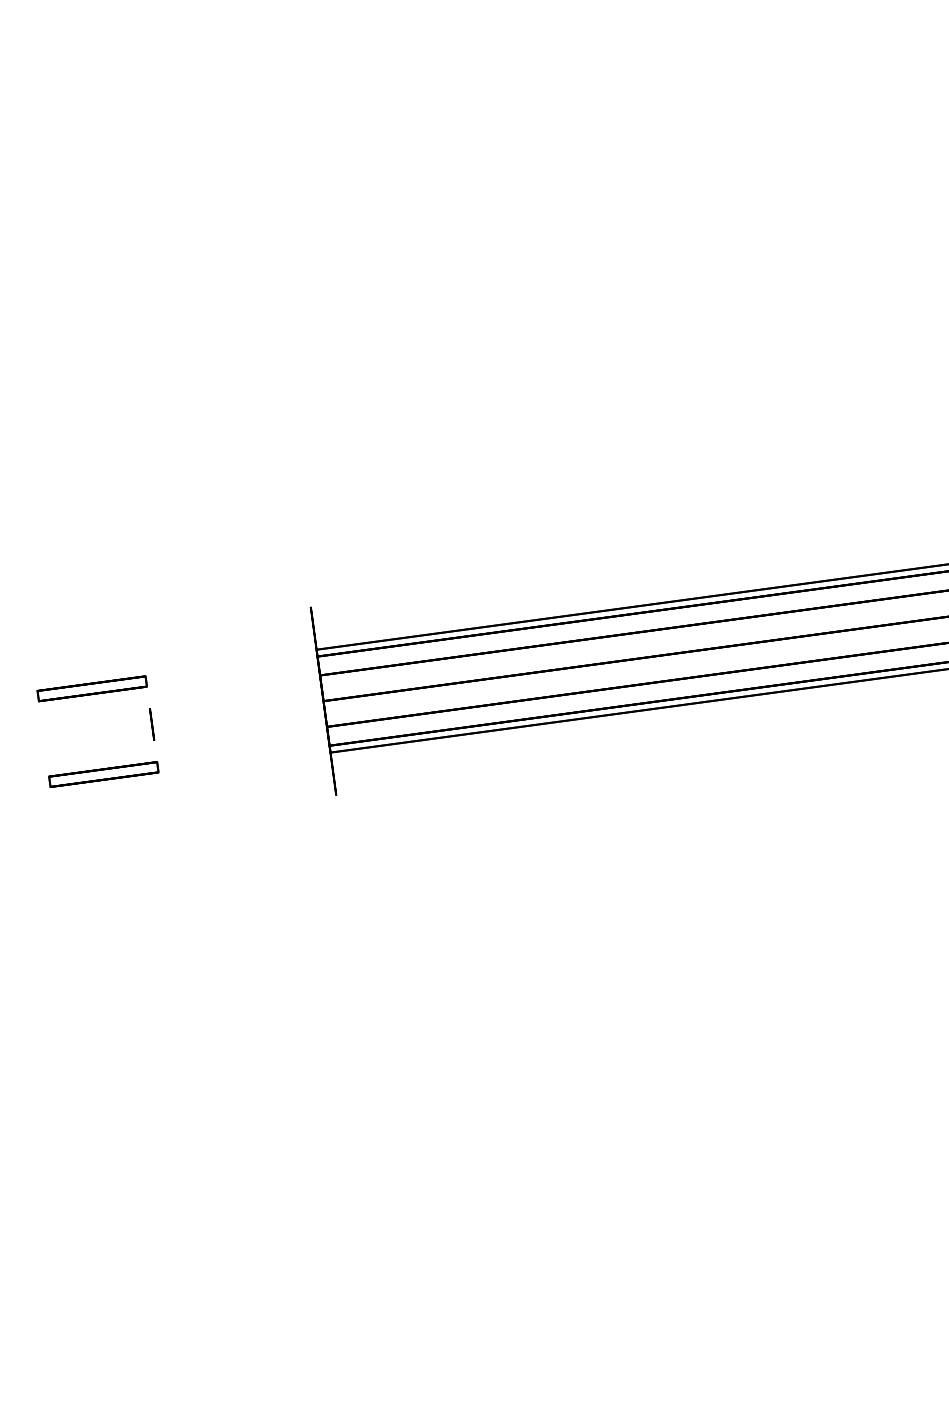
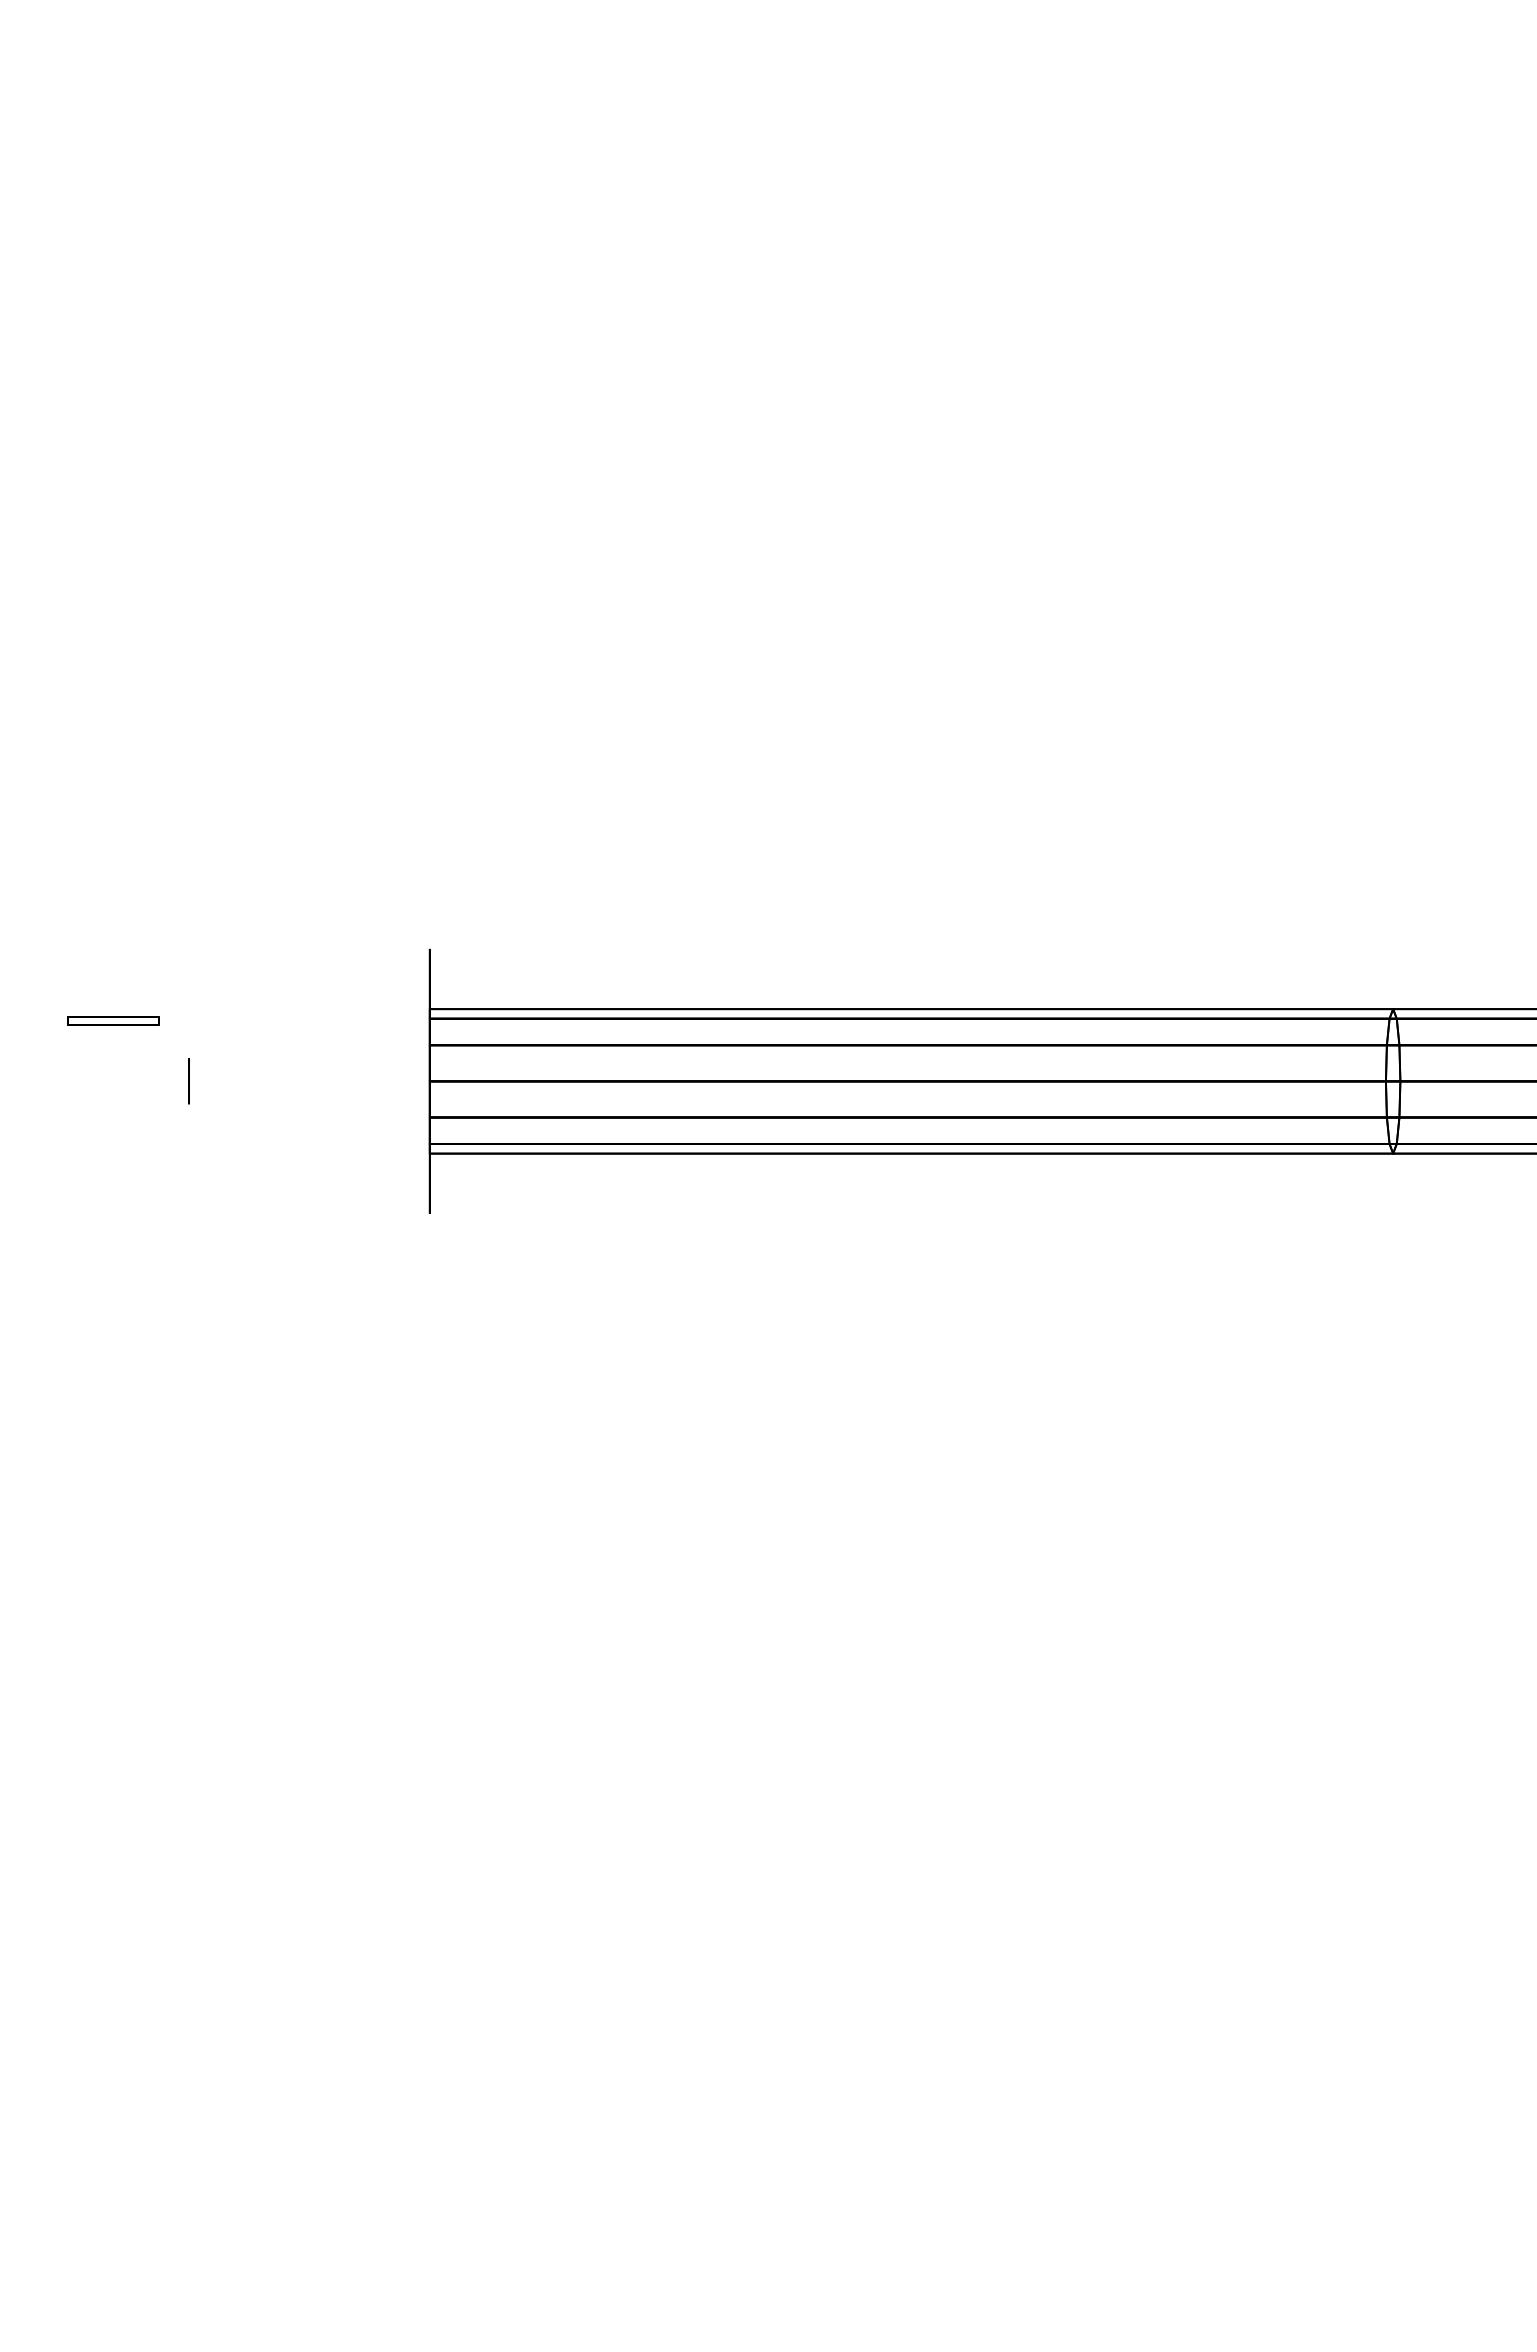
part: (91, 688) -> (112, 1020), size x0.6
part: (103, 774) -> (112, 1141), removed

